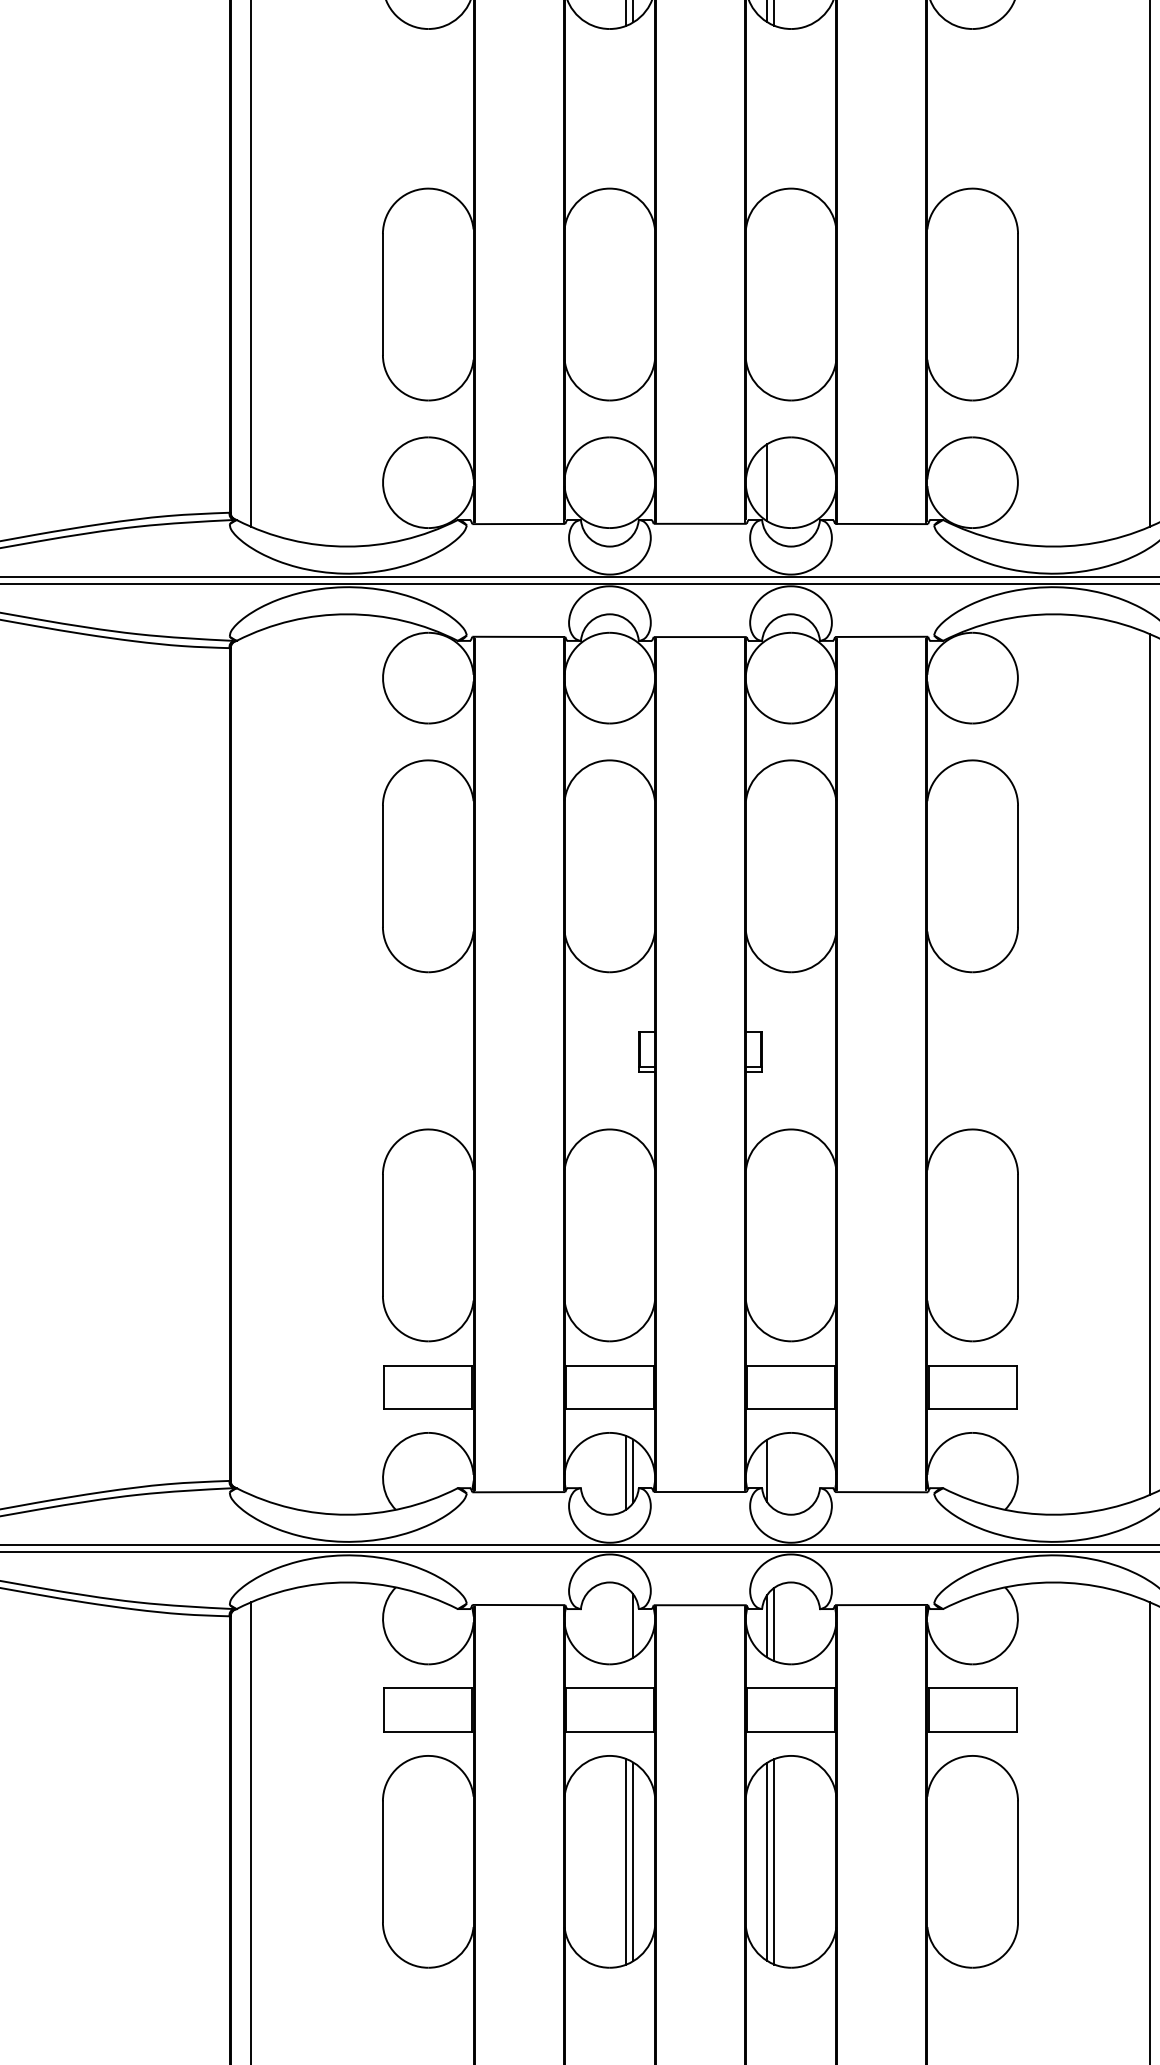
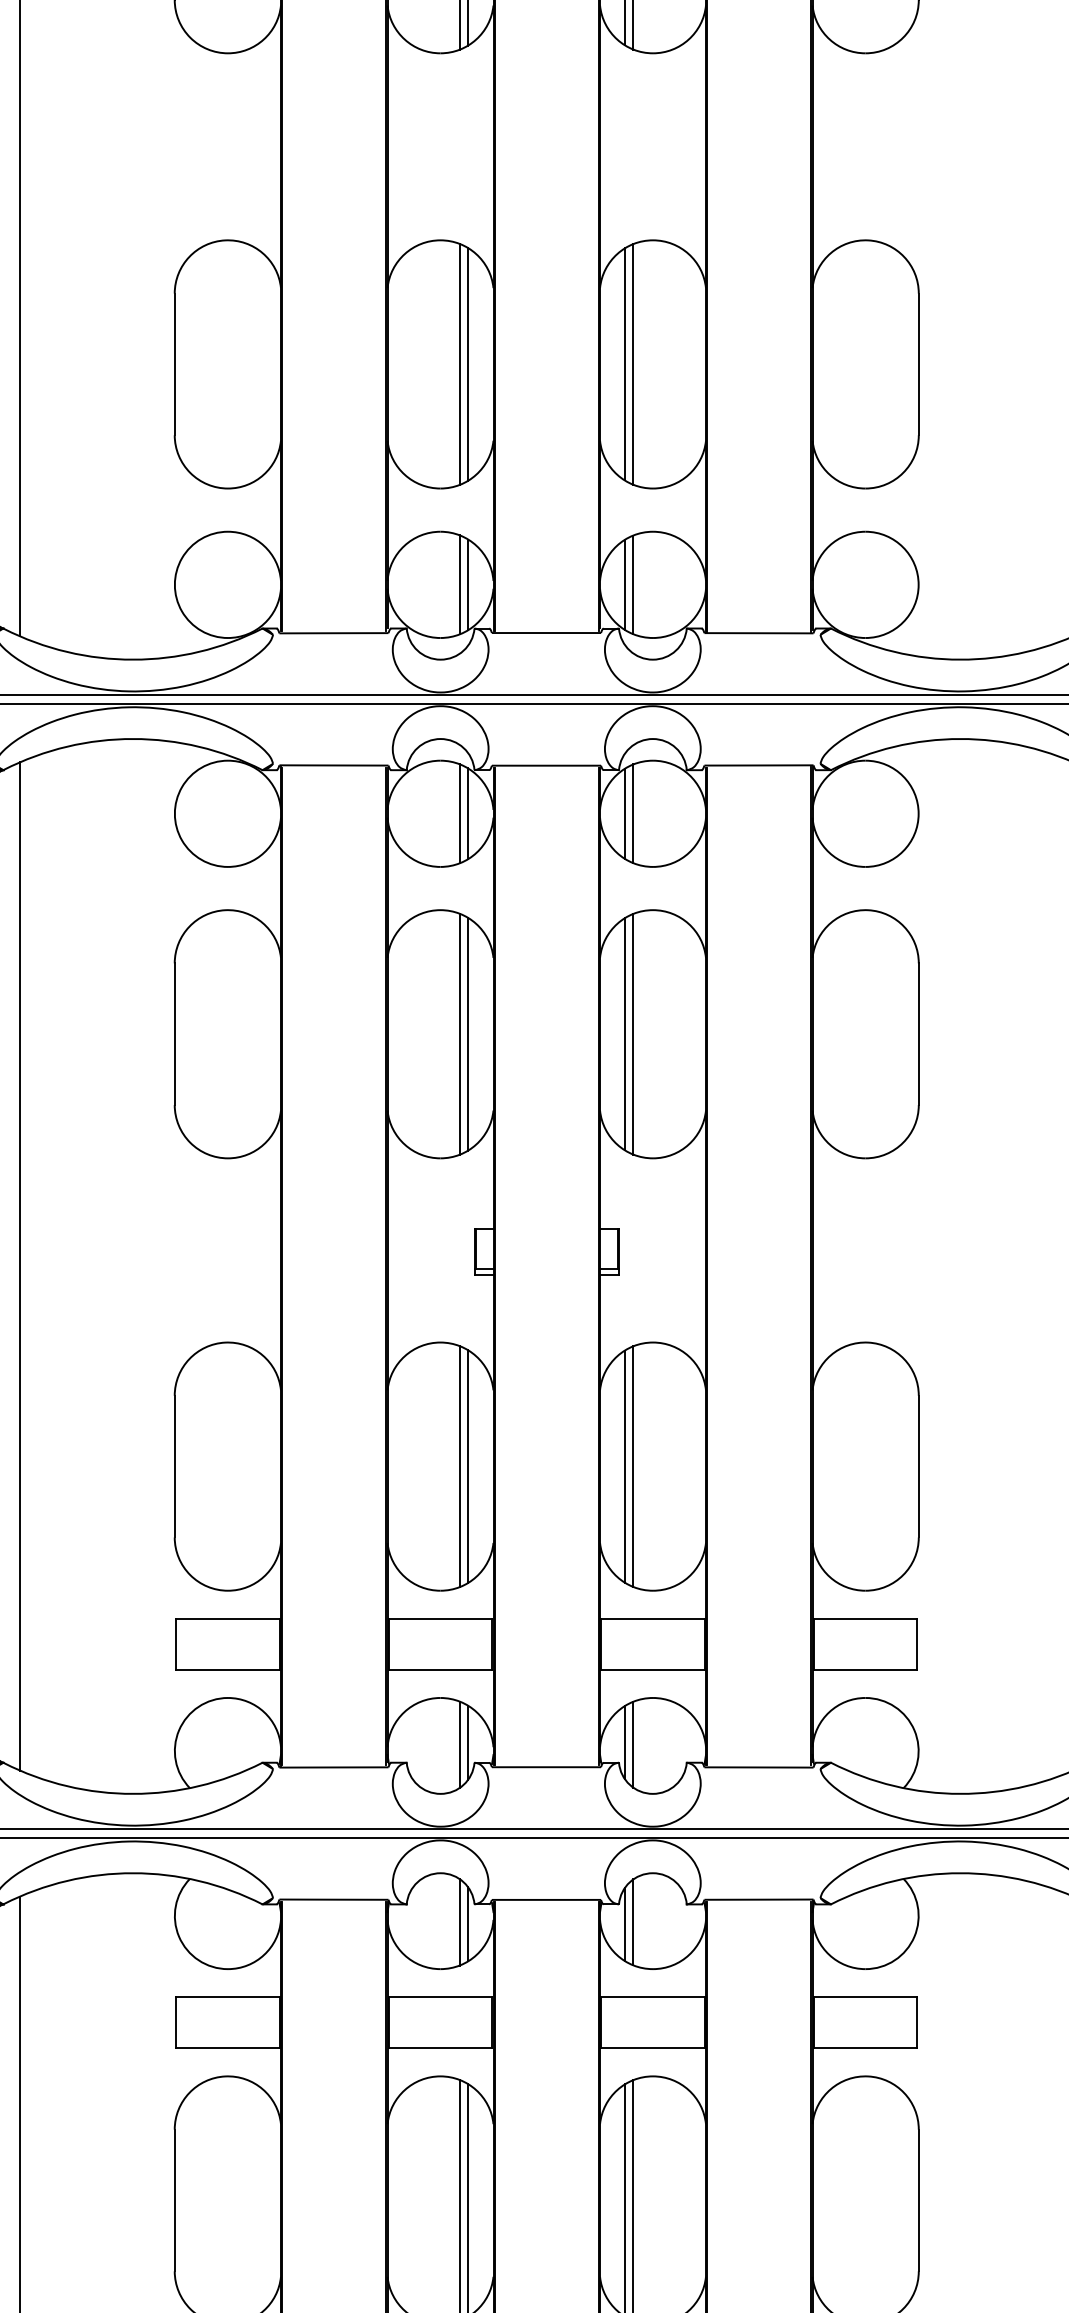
line: (626, 294) -> (460, 364), added
line: (633, 294) -> (468, 364), added
line: (767, 294) -> (625, 364), added
line: (774, 294) -> (633, 364), added
line: (626, 482) -> (460, 584), added
line: (633, 482) -> (468, 584), added
line: (774, 482) -> (633, 584), added
line: (626, 677) -> (460, 813), added
line: (633, 677) -> (468, 813), added
line: (767, 677) -> (625, 813), added
line: (774, 678) -> (633, 814), added
line: (626, 866) -> (460, 1034), added
line: (633, 866) -> (468, 1034), added
line: (767, 866) -> (625, 1034), added
line: (774, 866) -> (633, 1034), added
line: (250, 1064) -> (19, 1266), added
line: (626, 1235) -> (460, 1466), added
line: (633, 1235) -> (468, 1466), added
line: (767, 1235) -> (625, 1466), added
line: (774, 1235) -> (633, 1466), added
line: (774, 1472) -> (633, 1744), added
line: (626, 1624) -> (460, 1922), added

